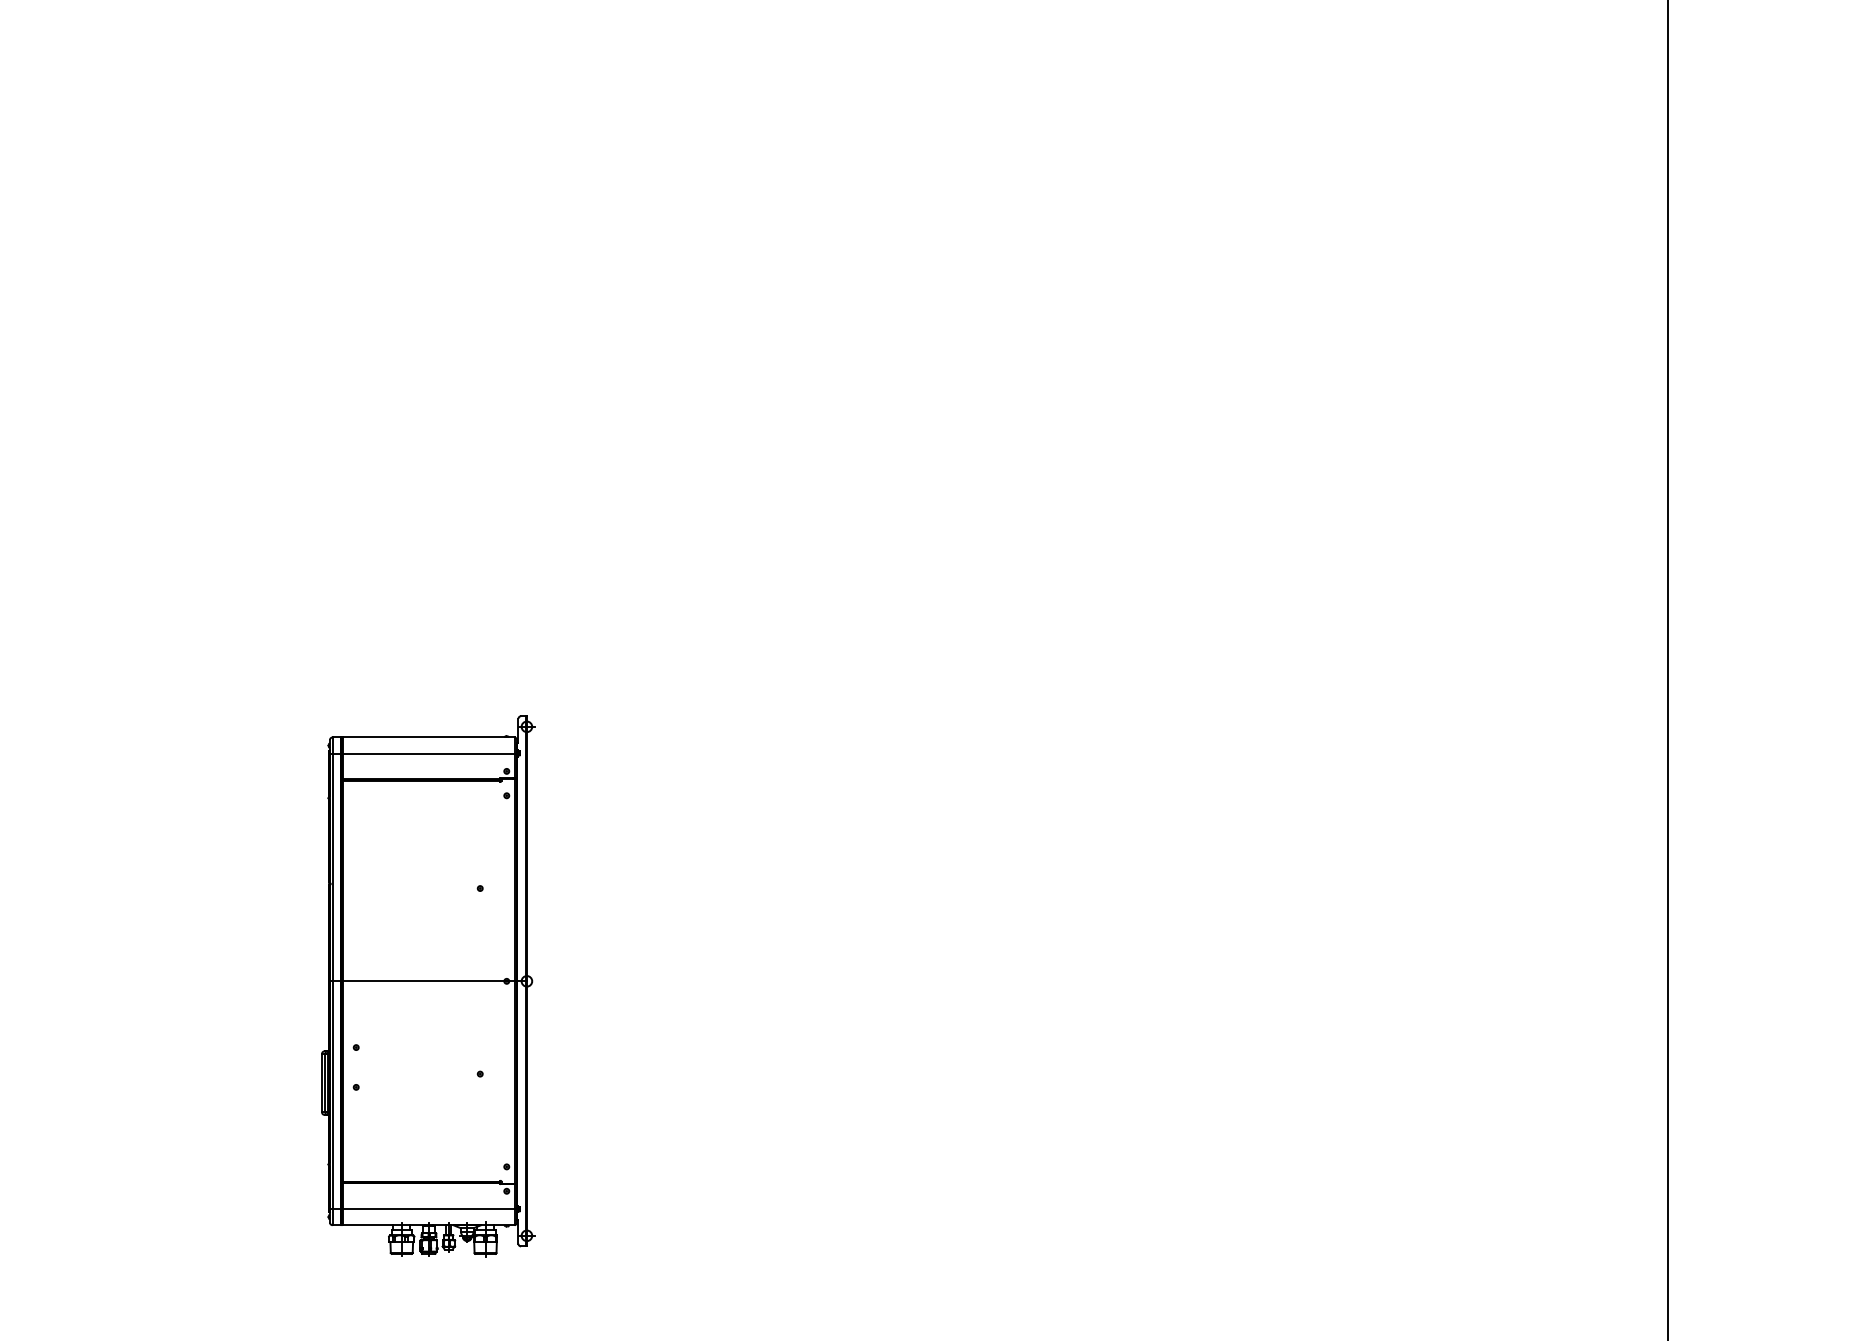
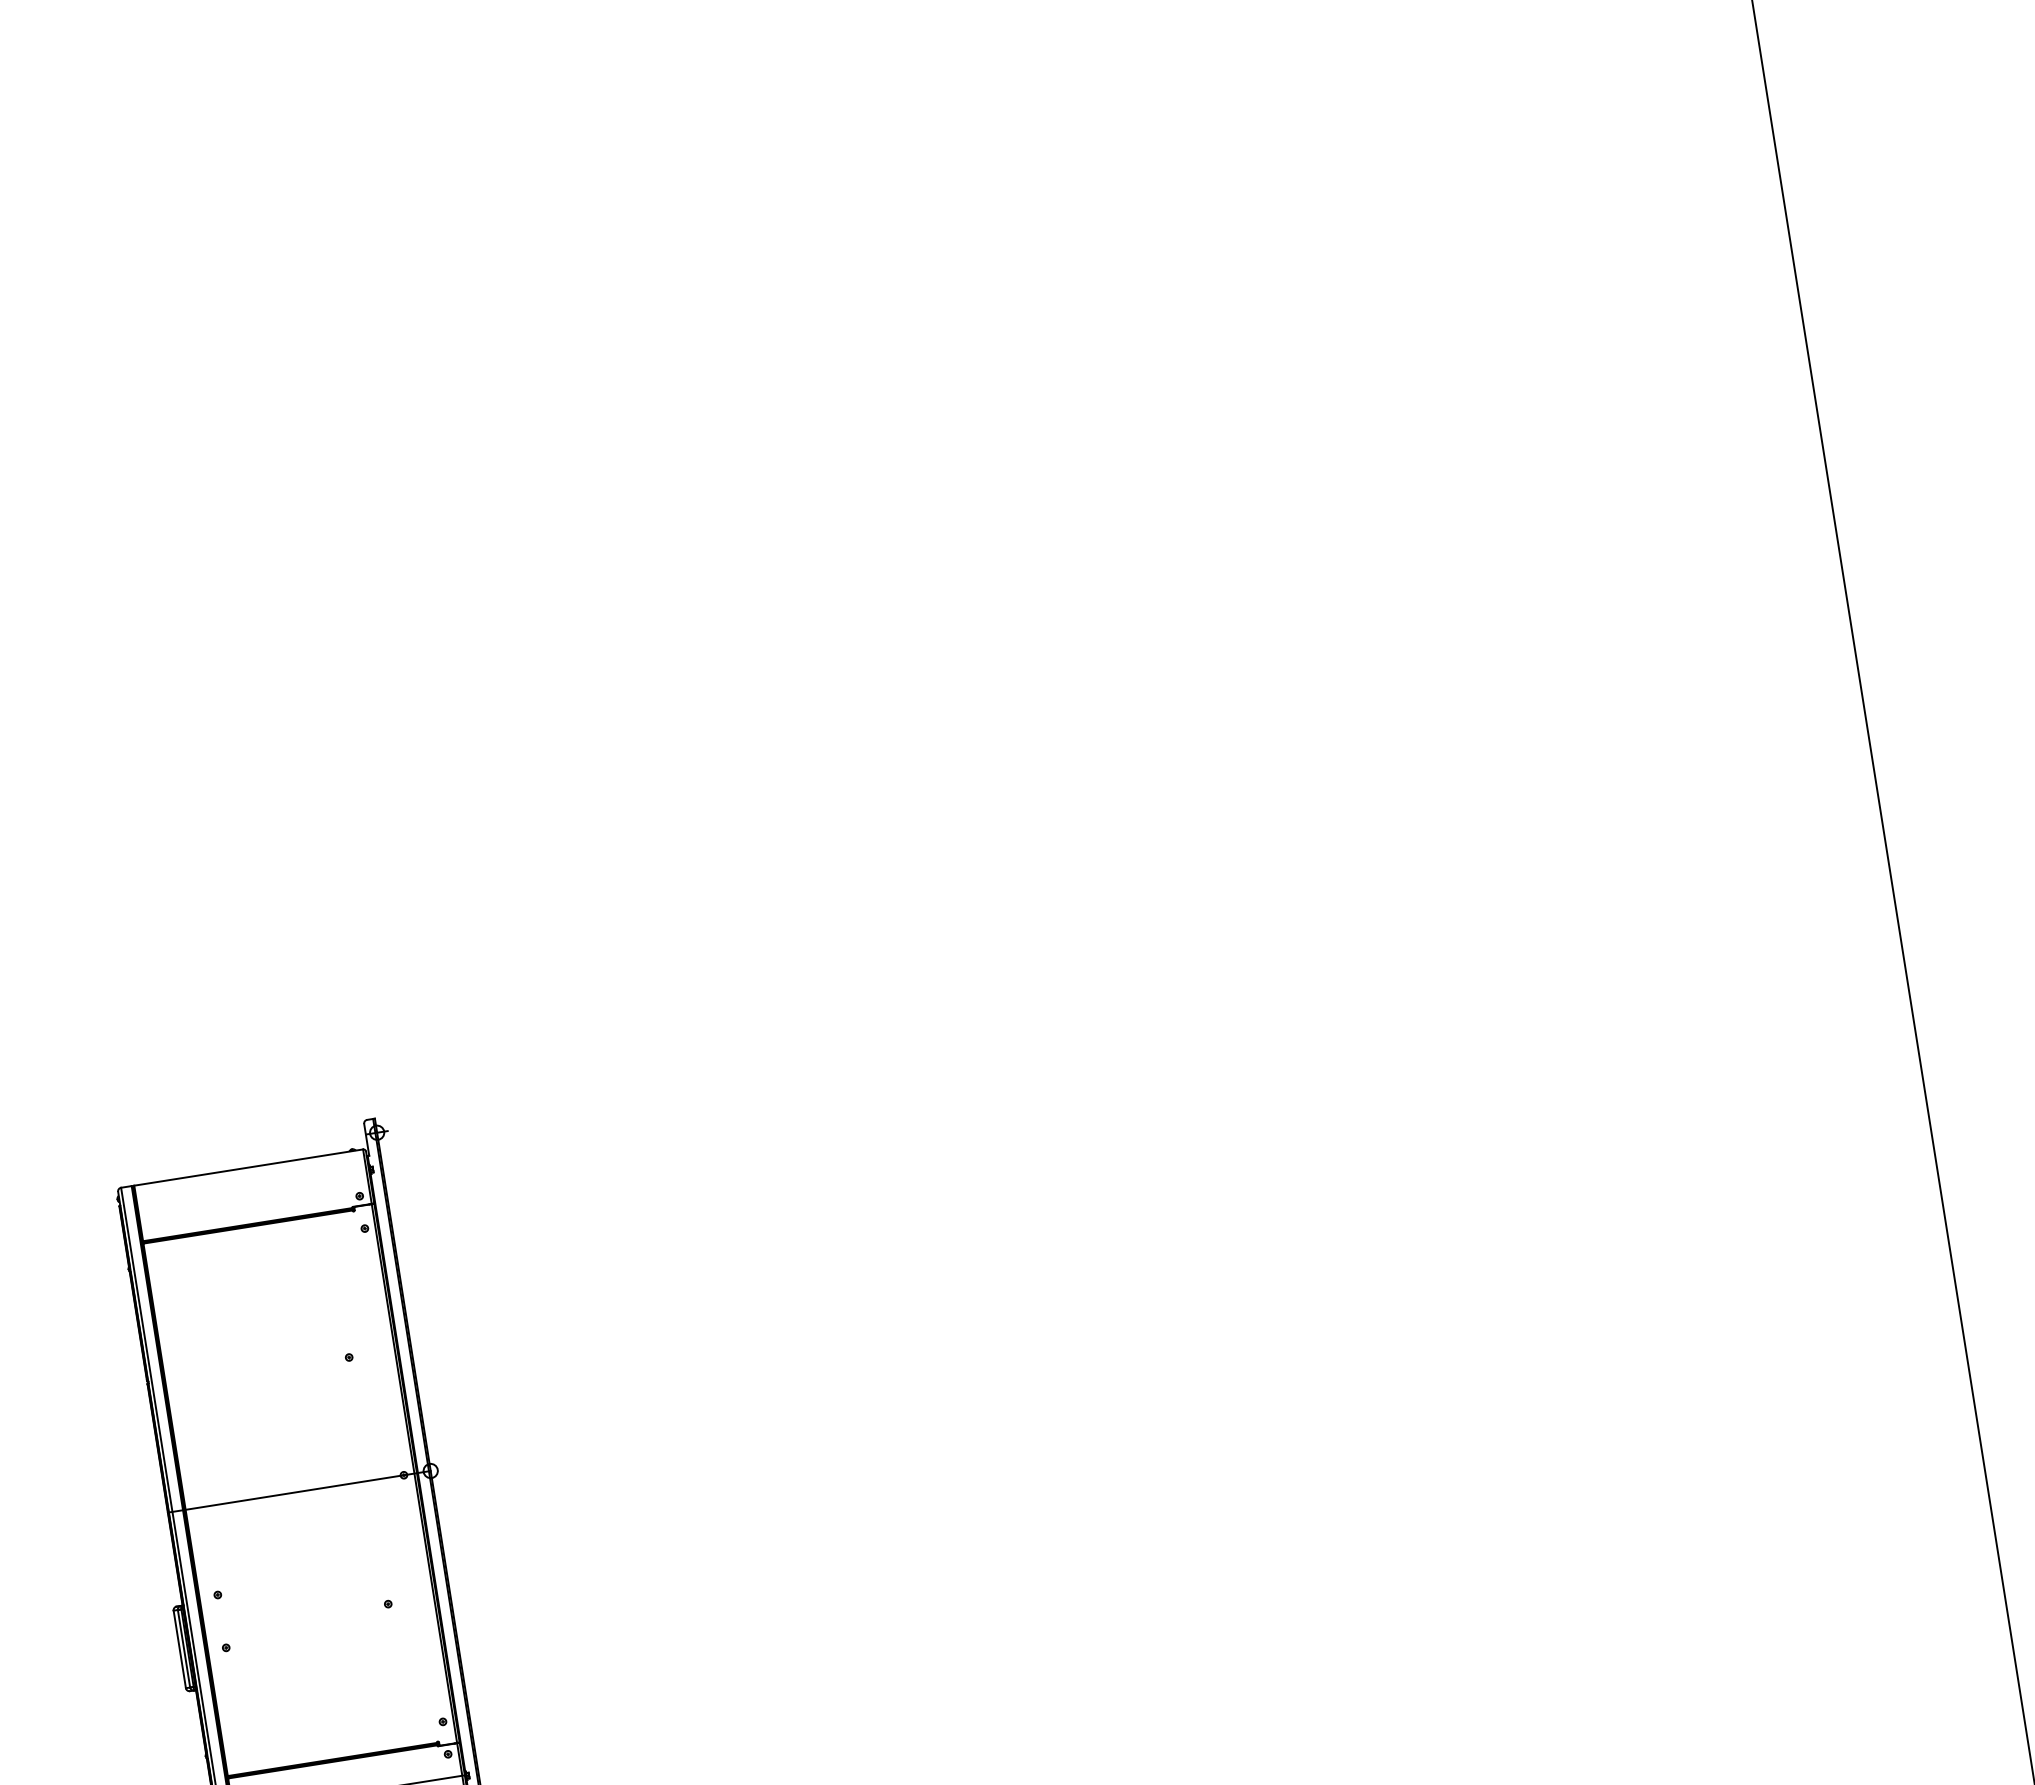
line: (422, 753) -> (243, 1190), removed

